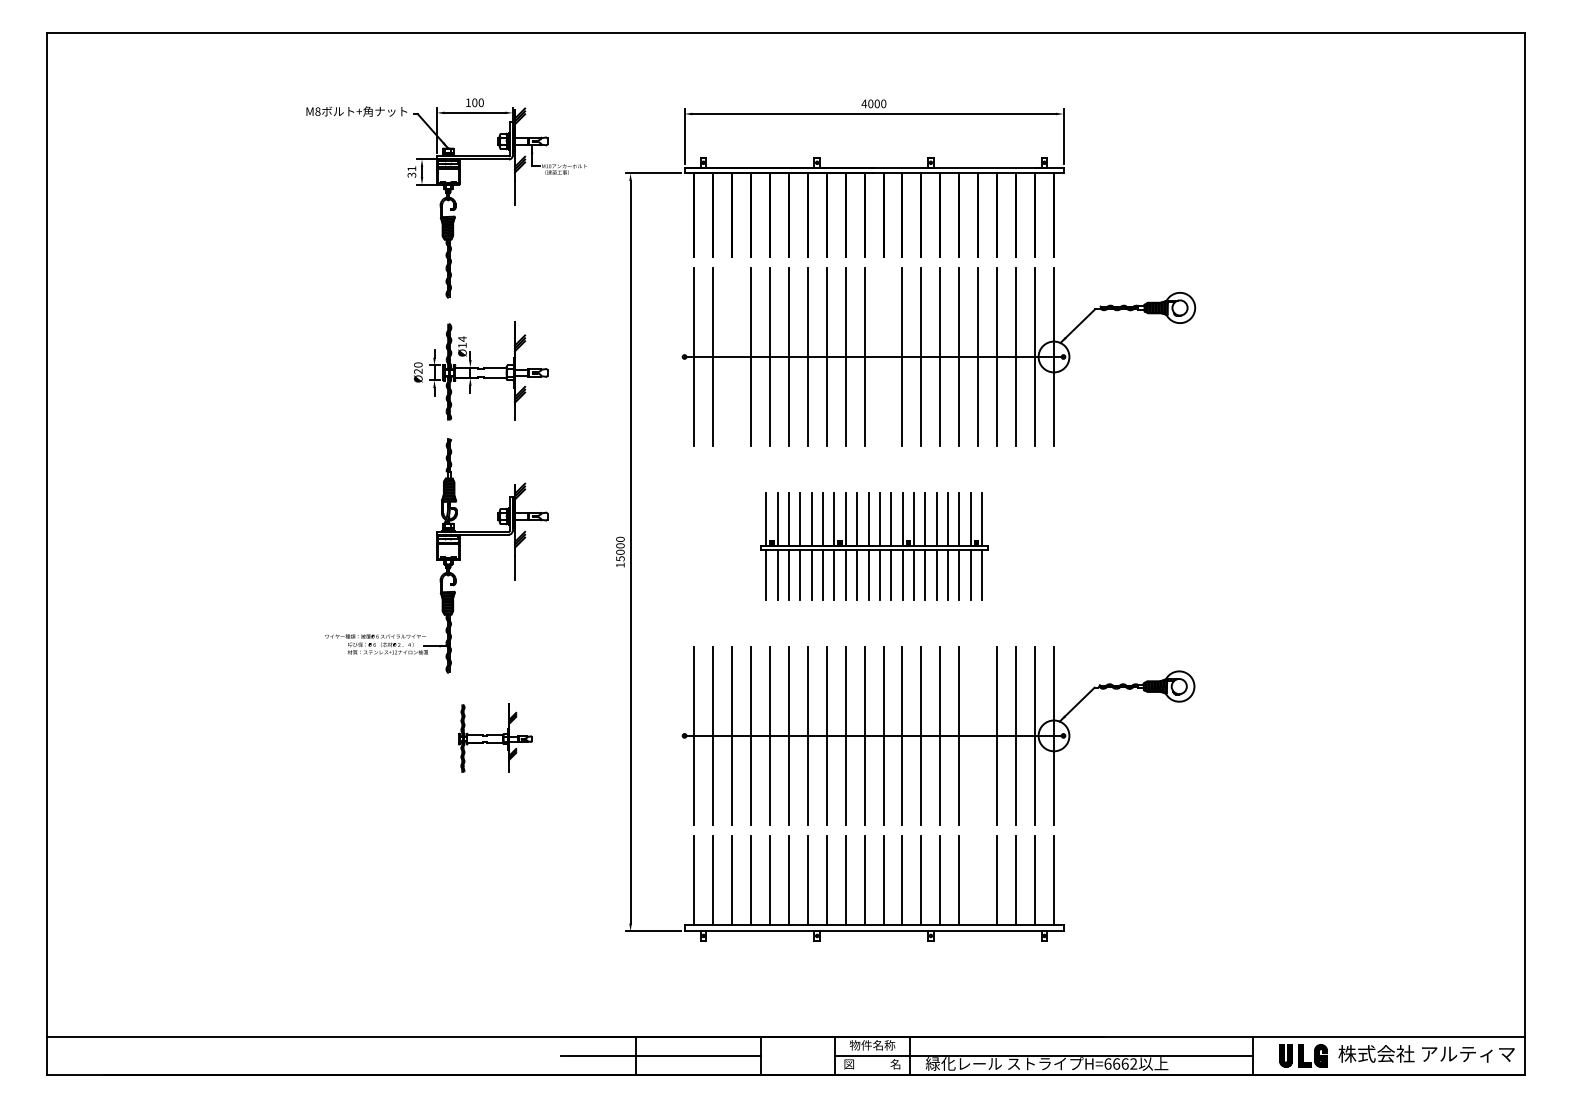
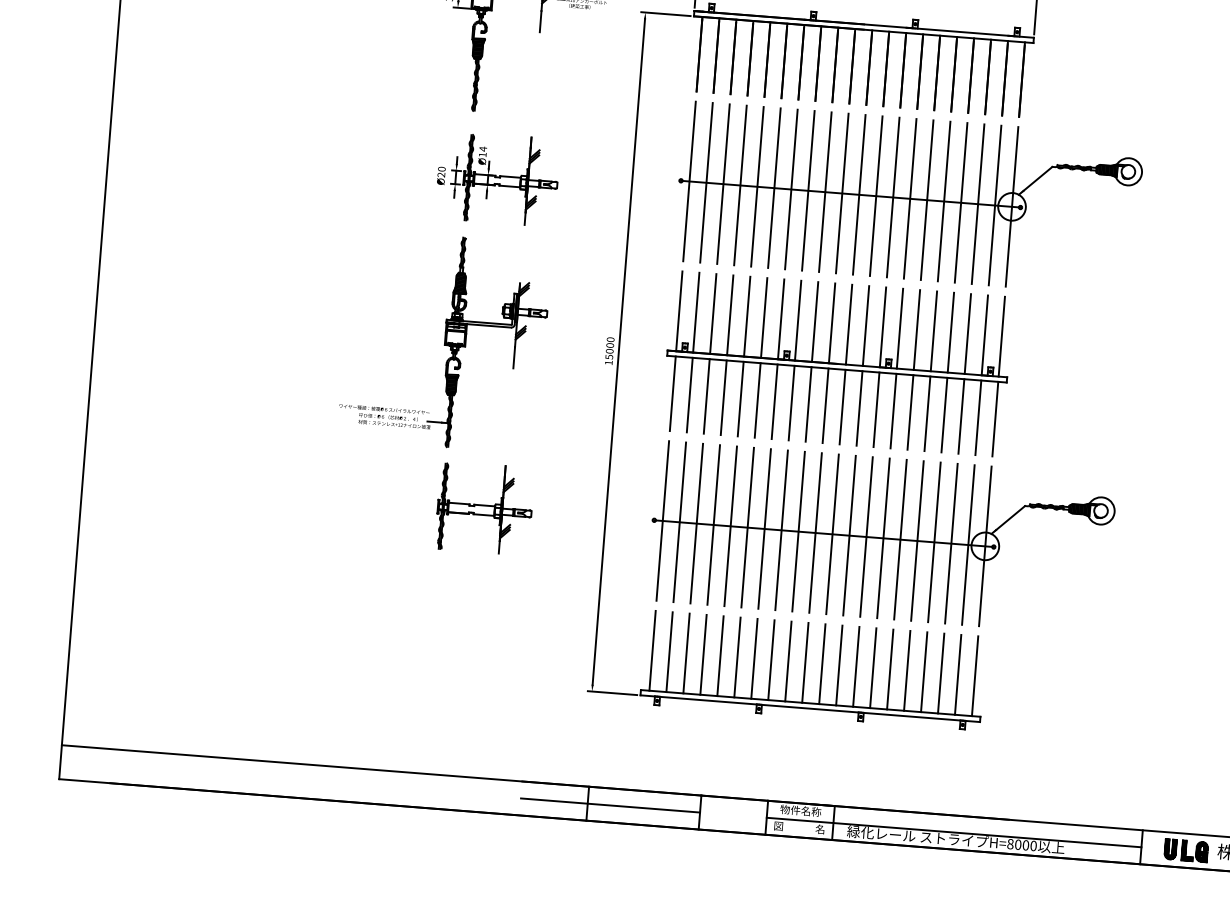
line: (731, 356) -> (723, 183), added
line: (883, 356) -> (859, 194), added
part: (874, 545) -> (837, 363), size x1.67
line: (978, 735) -> (917, 540), added
part: (495, 737) -> (484, 508), size x1.43
line: (978, 880) -> (907, 670), added
text: (1120, 1063) -> (1021, 844), H=6662 -> H=8000

